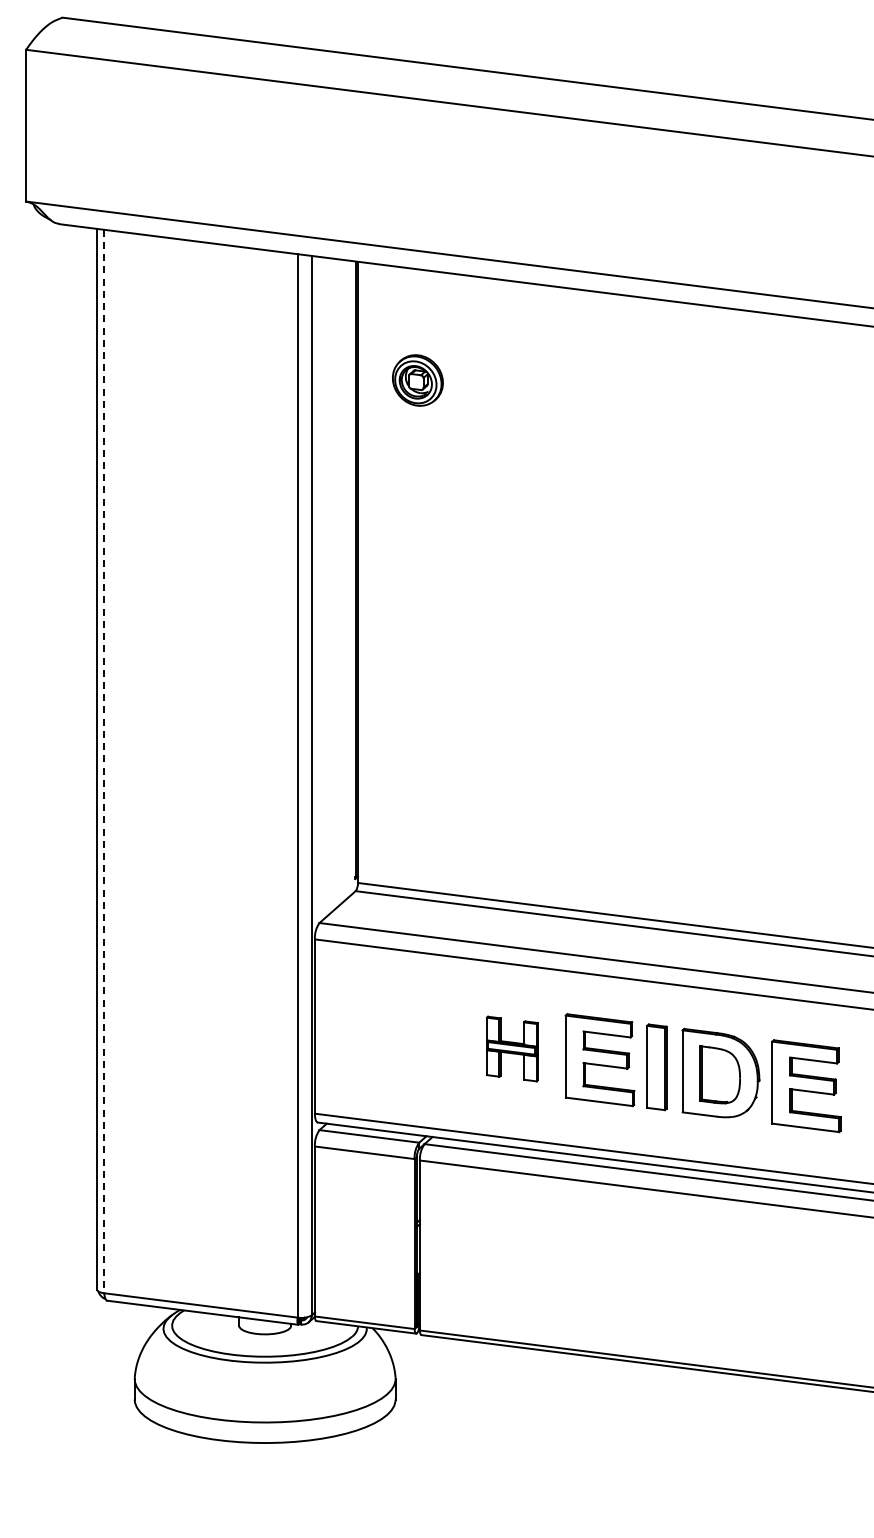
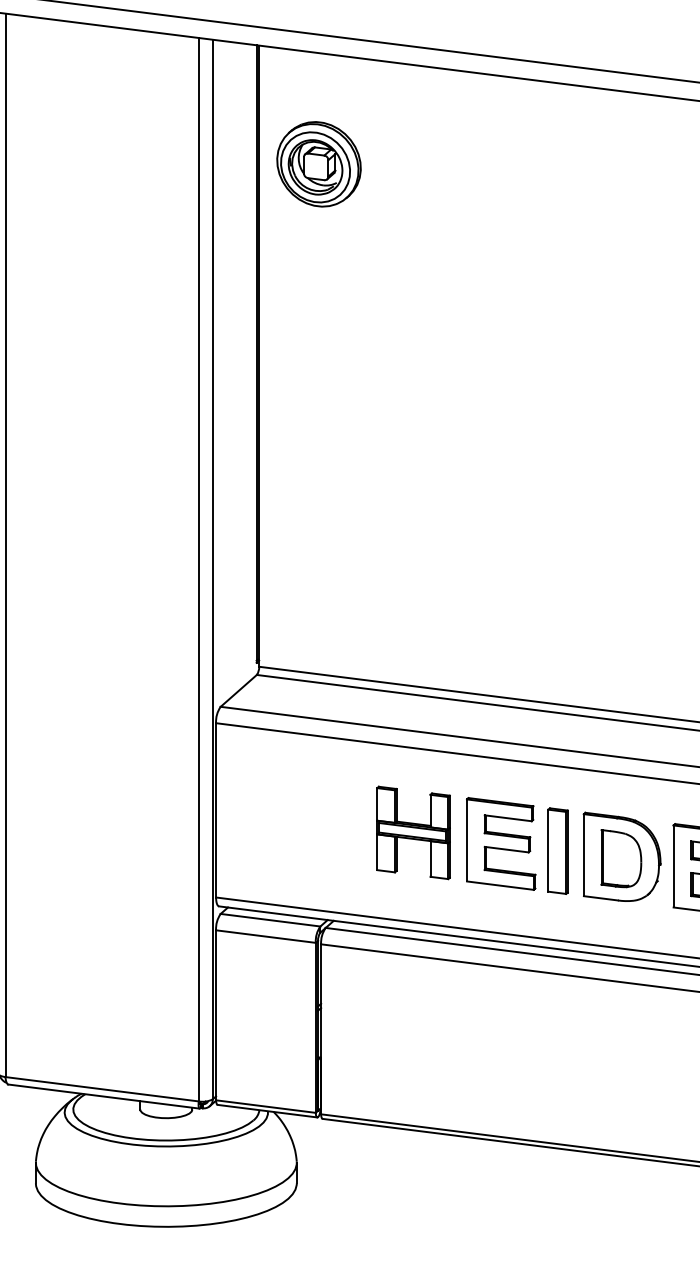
part: (417, 380) -> (318, 164), size x1.67
line: (104, 761) -> (5, 545), dashed -> solid
part: (512, 1048) -> (413, 832), size x1.43

